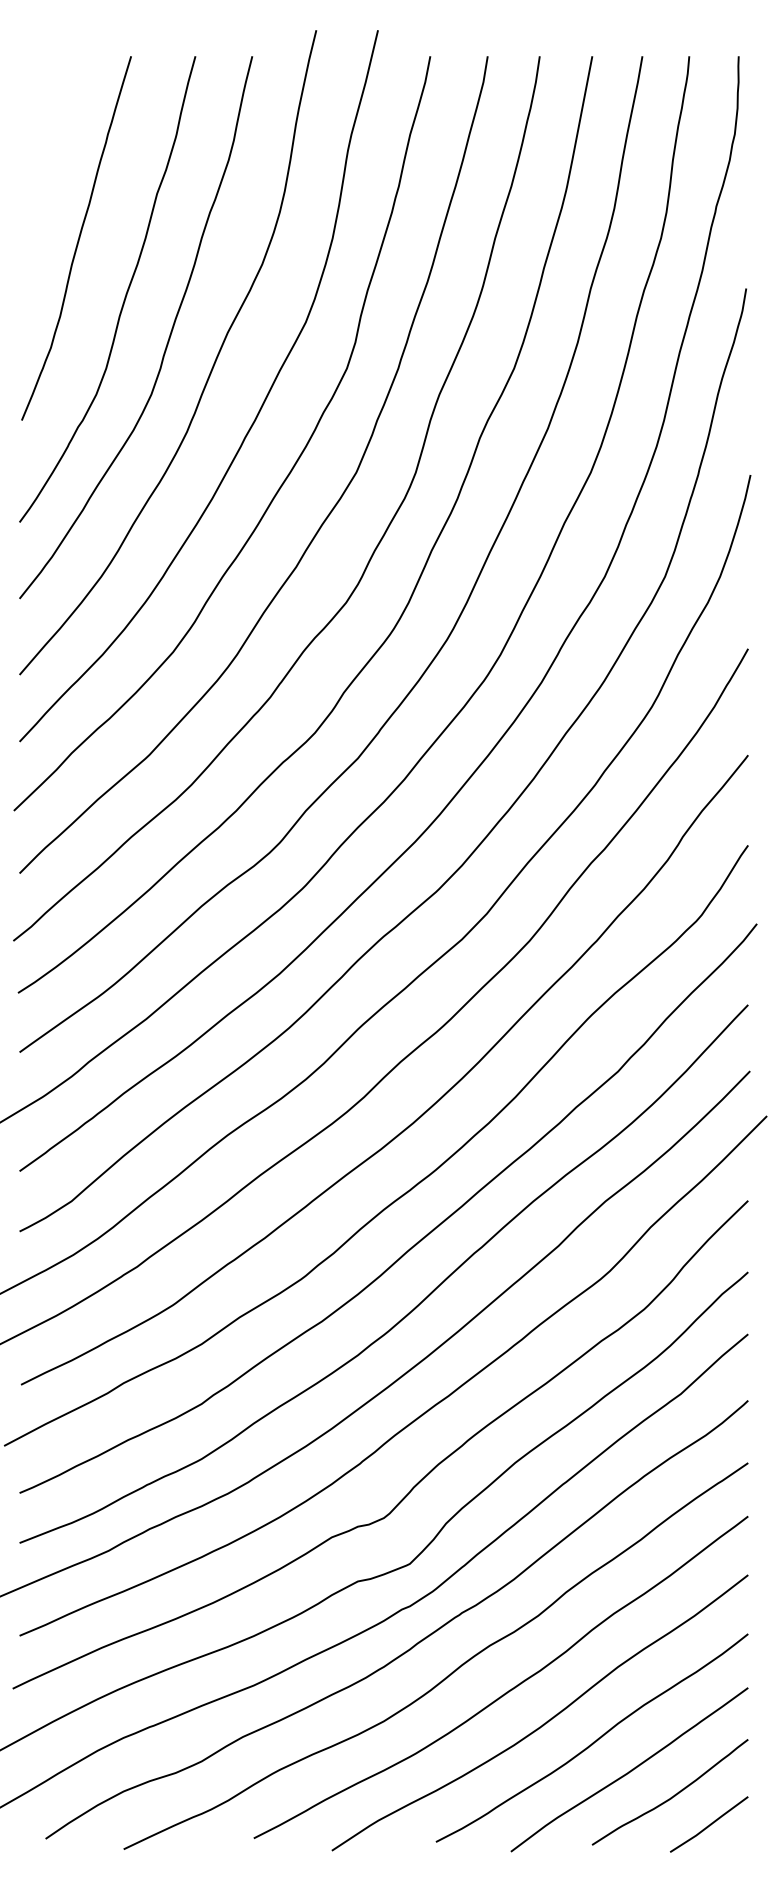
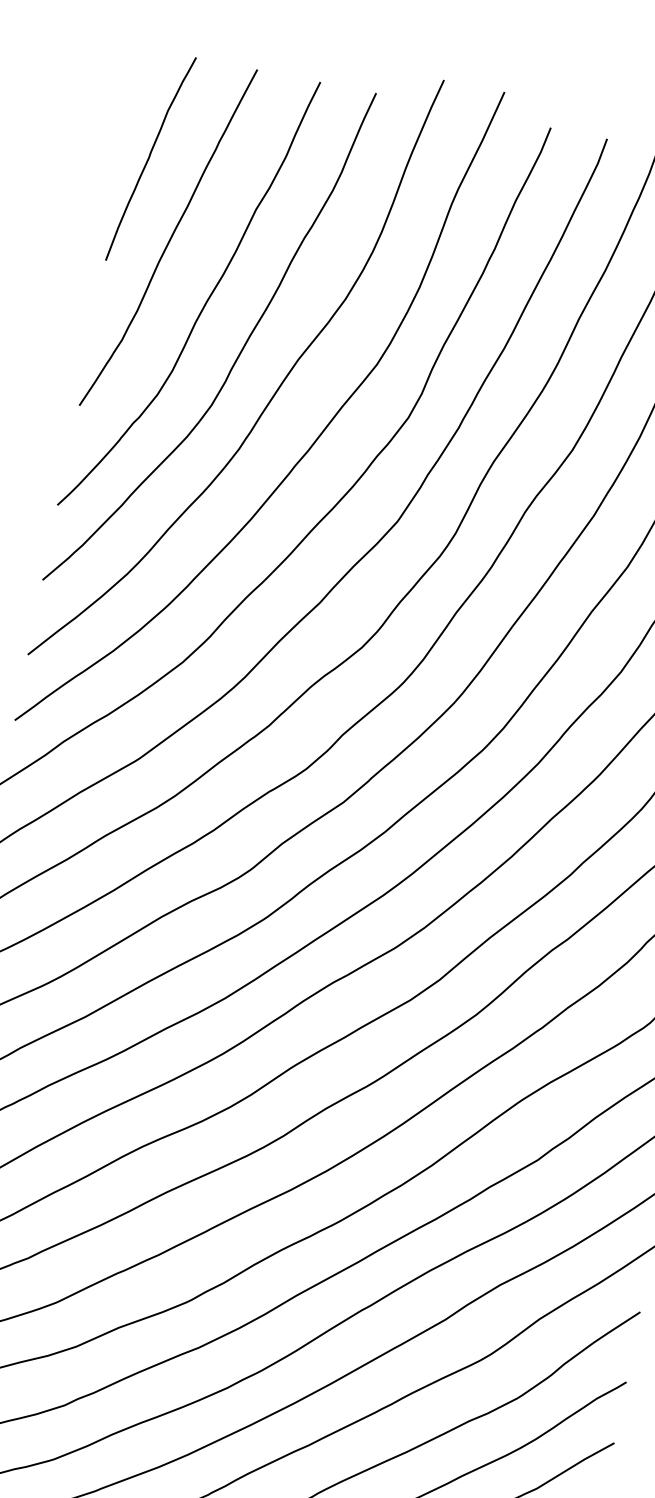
curve: (42, 164) -> (149, 158), added

